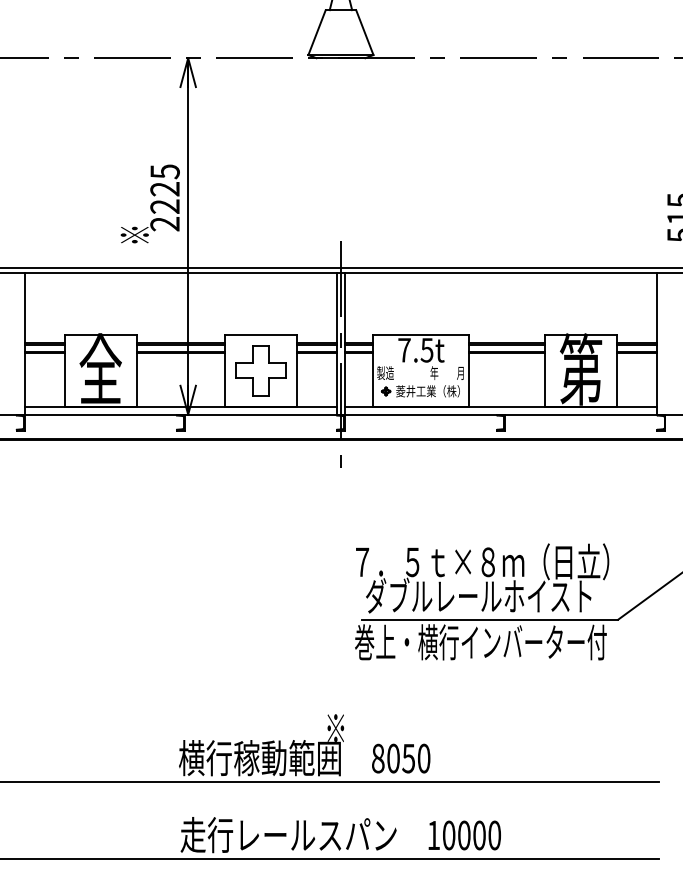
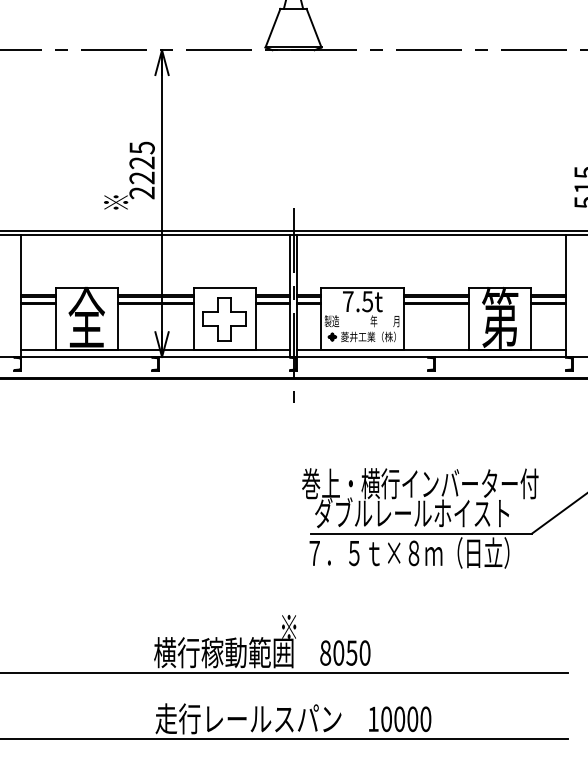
text: (488, 561) -> (420, 483), ７．５ｔ×８ｍ（日立） -> 巻上・横行インバーター付
text: (480, 641) -> (413, 552), 巻上・横行インバーター付 -> ７．５ｔ×８ｍ（日立）

